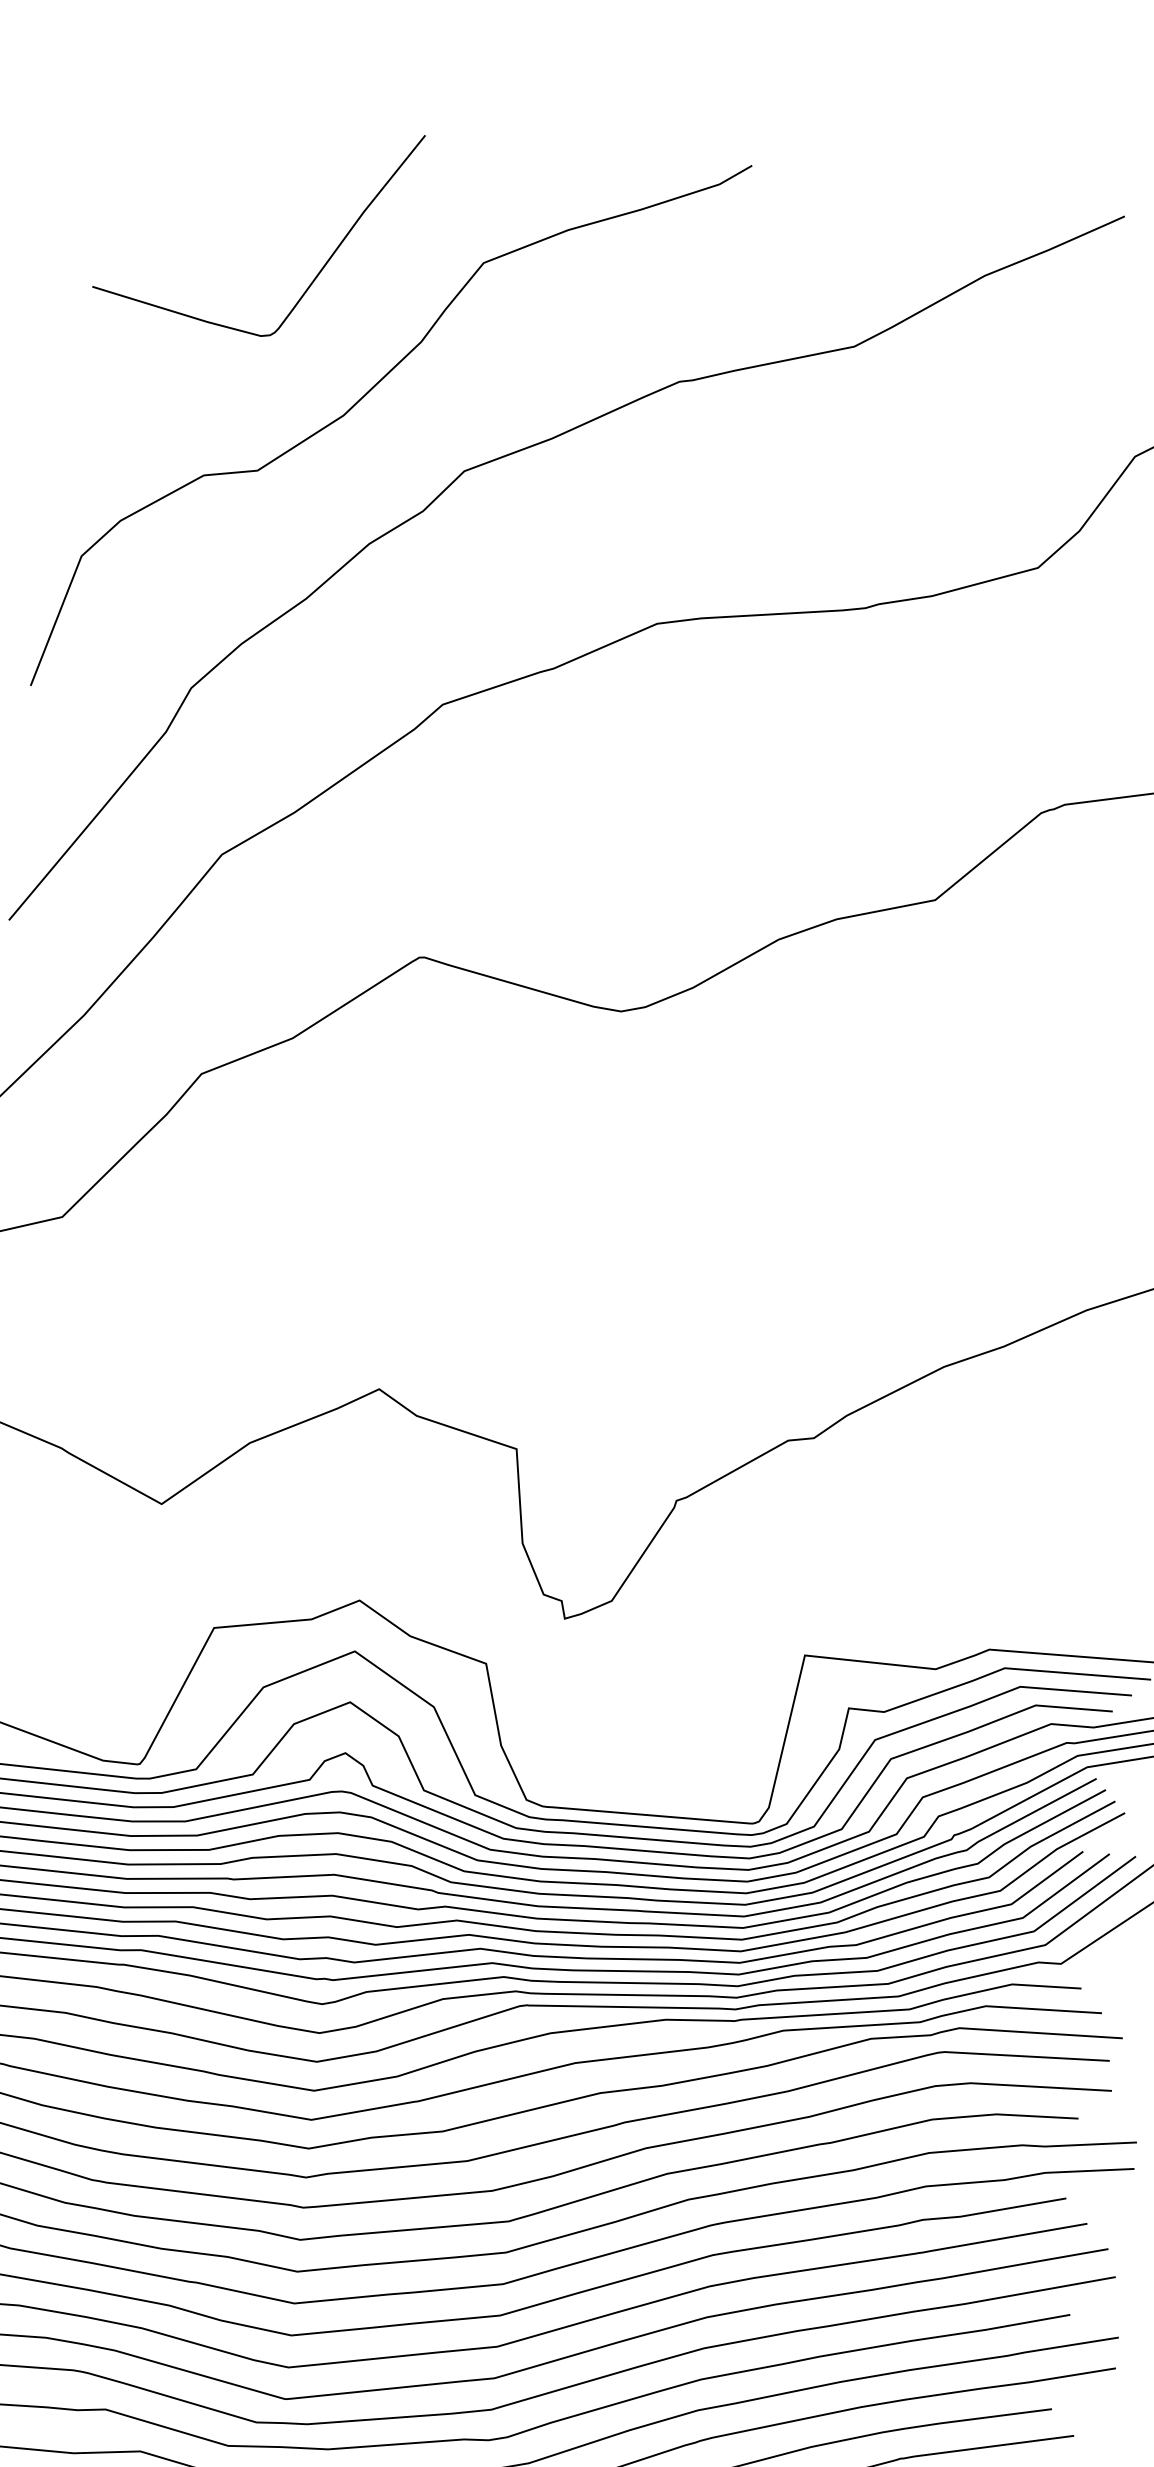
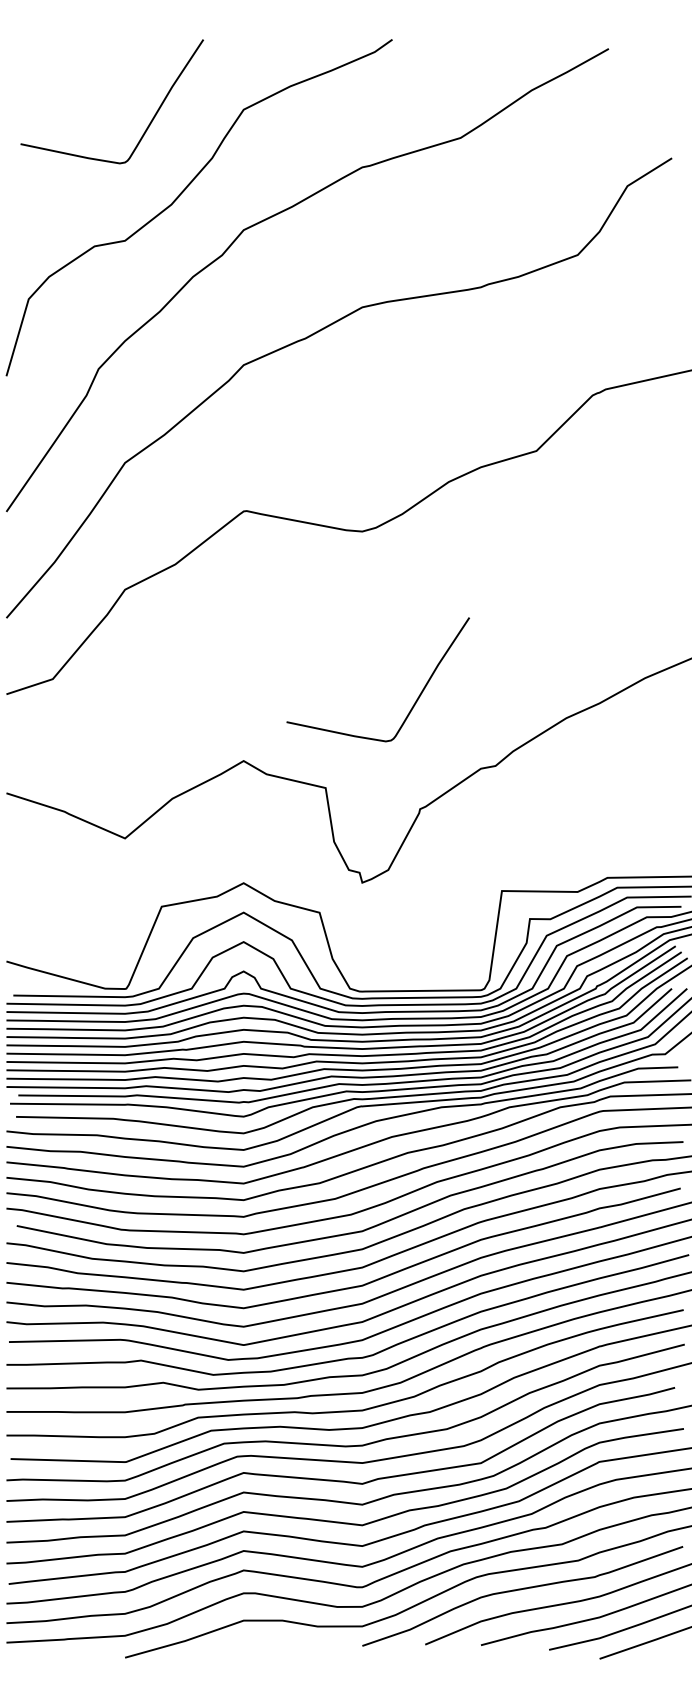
curve: (683, 1315) -> (414, 702), added

